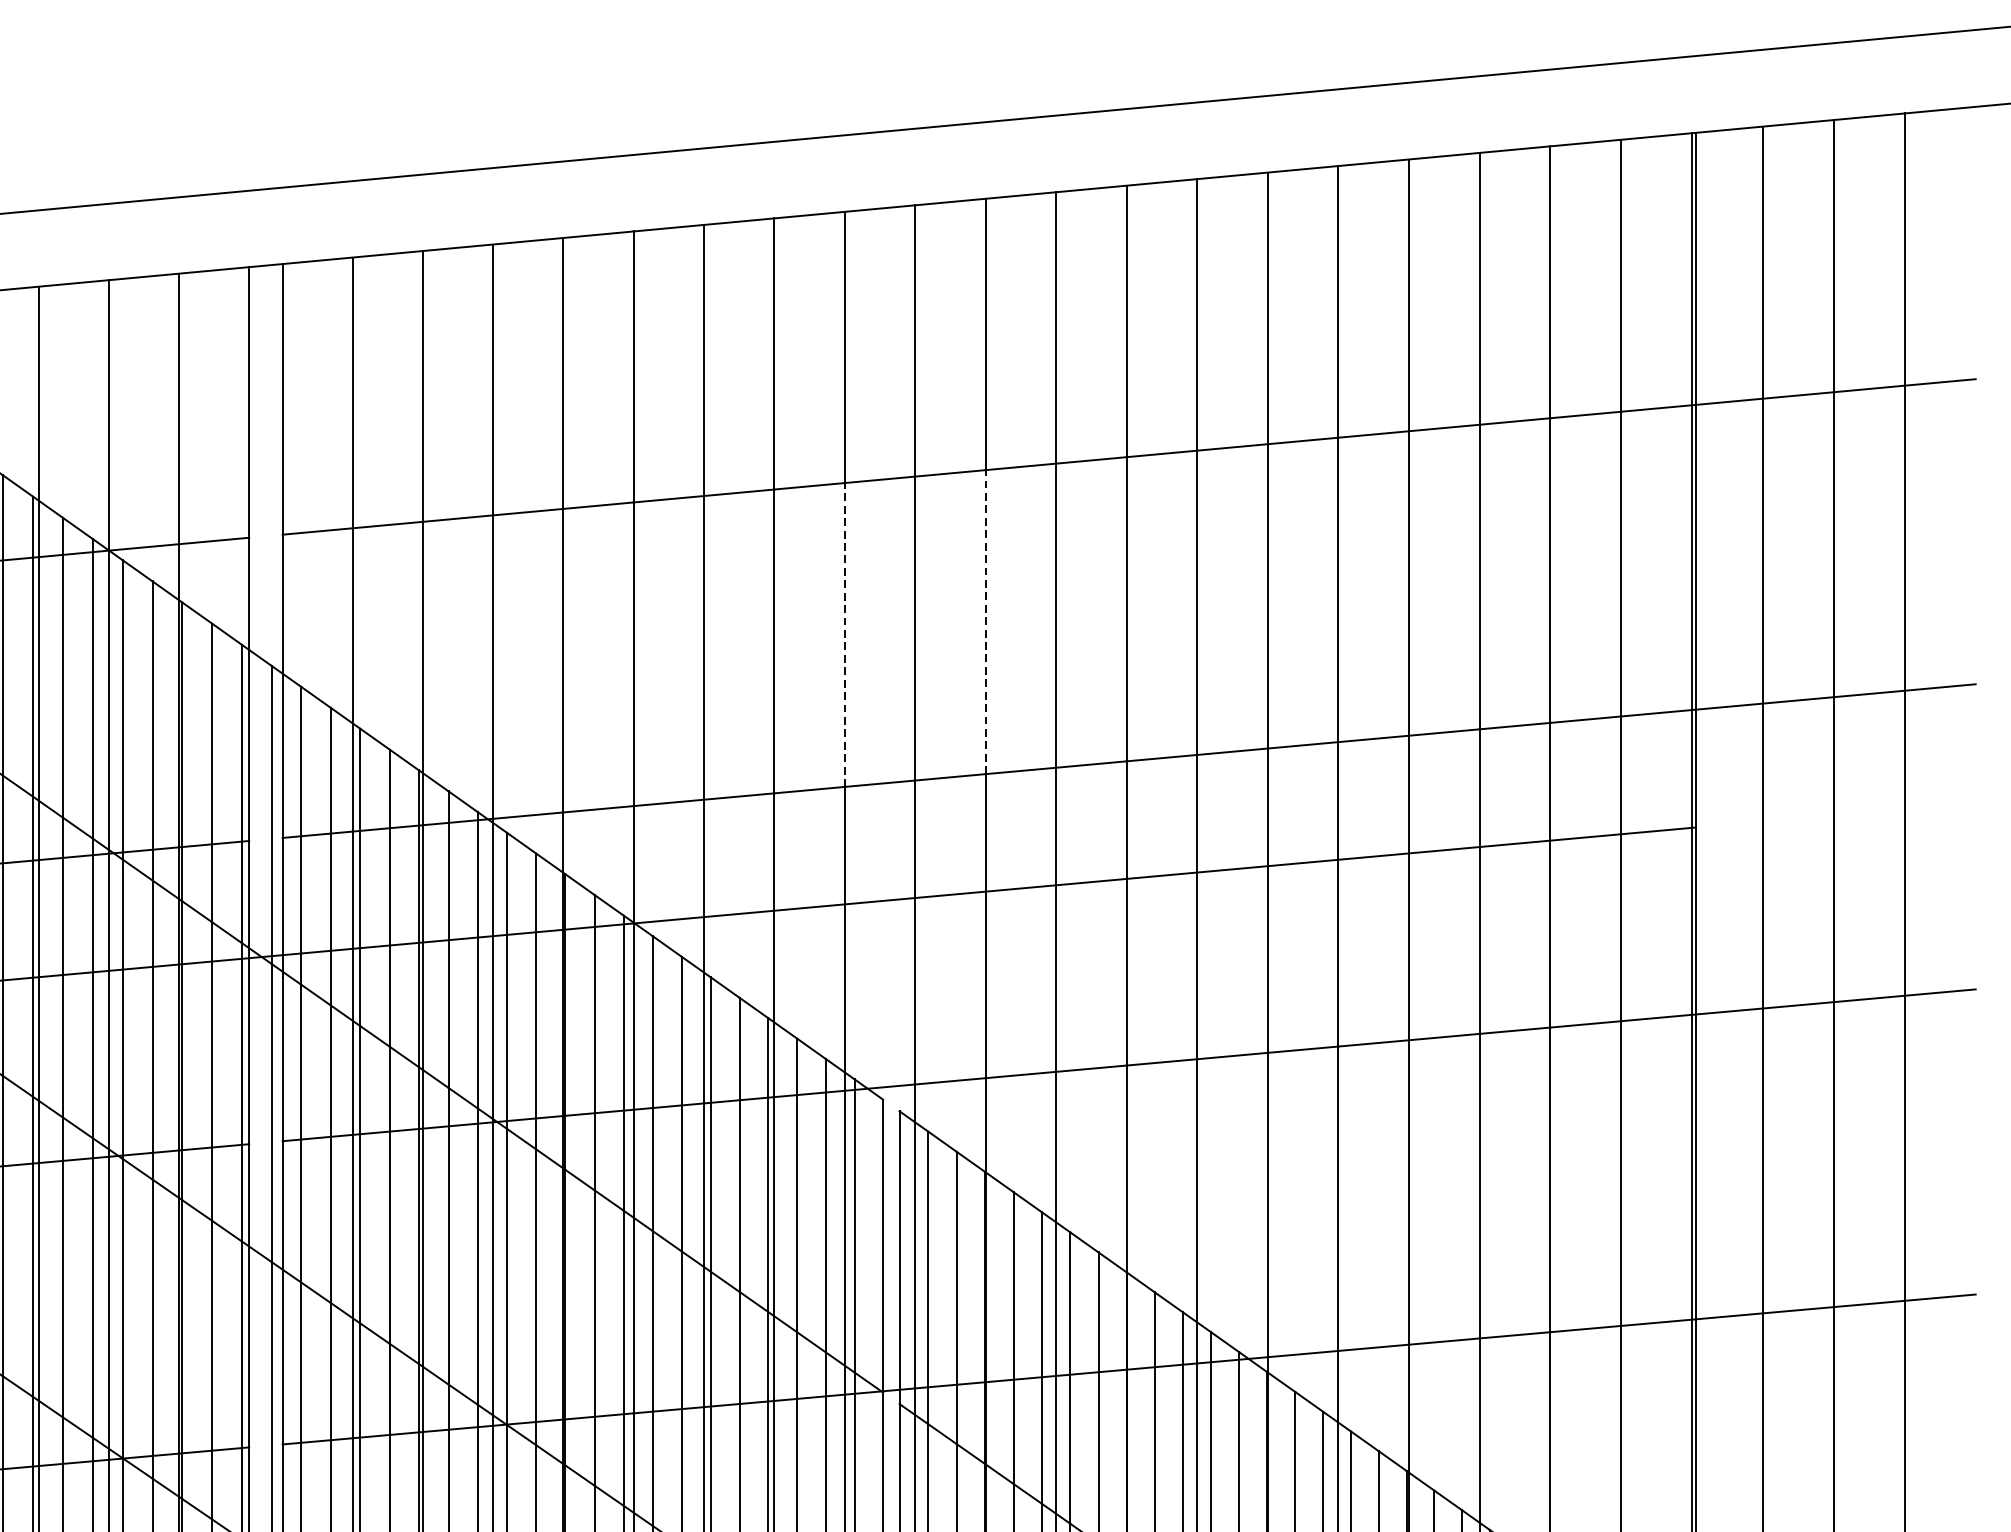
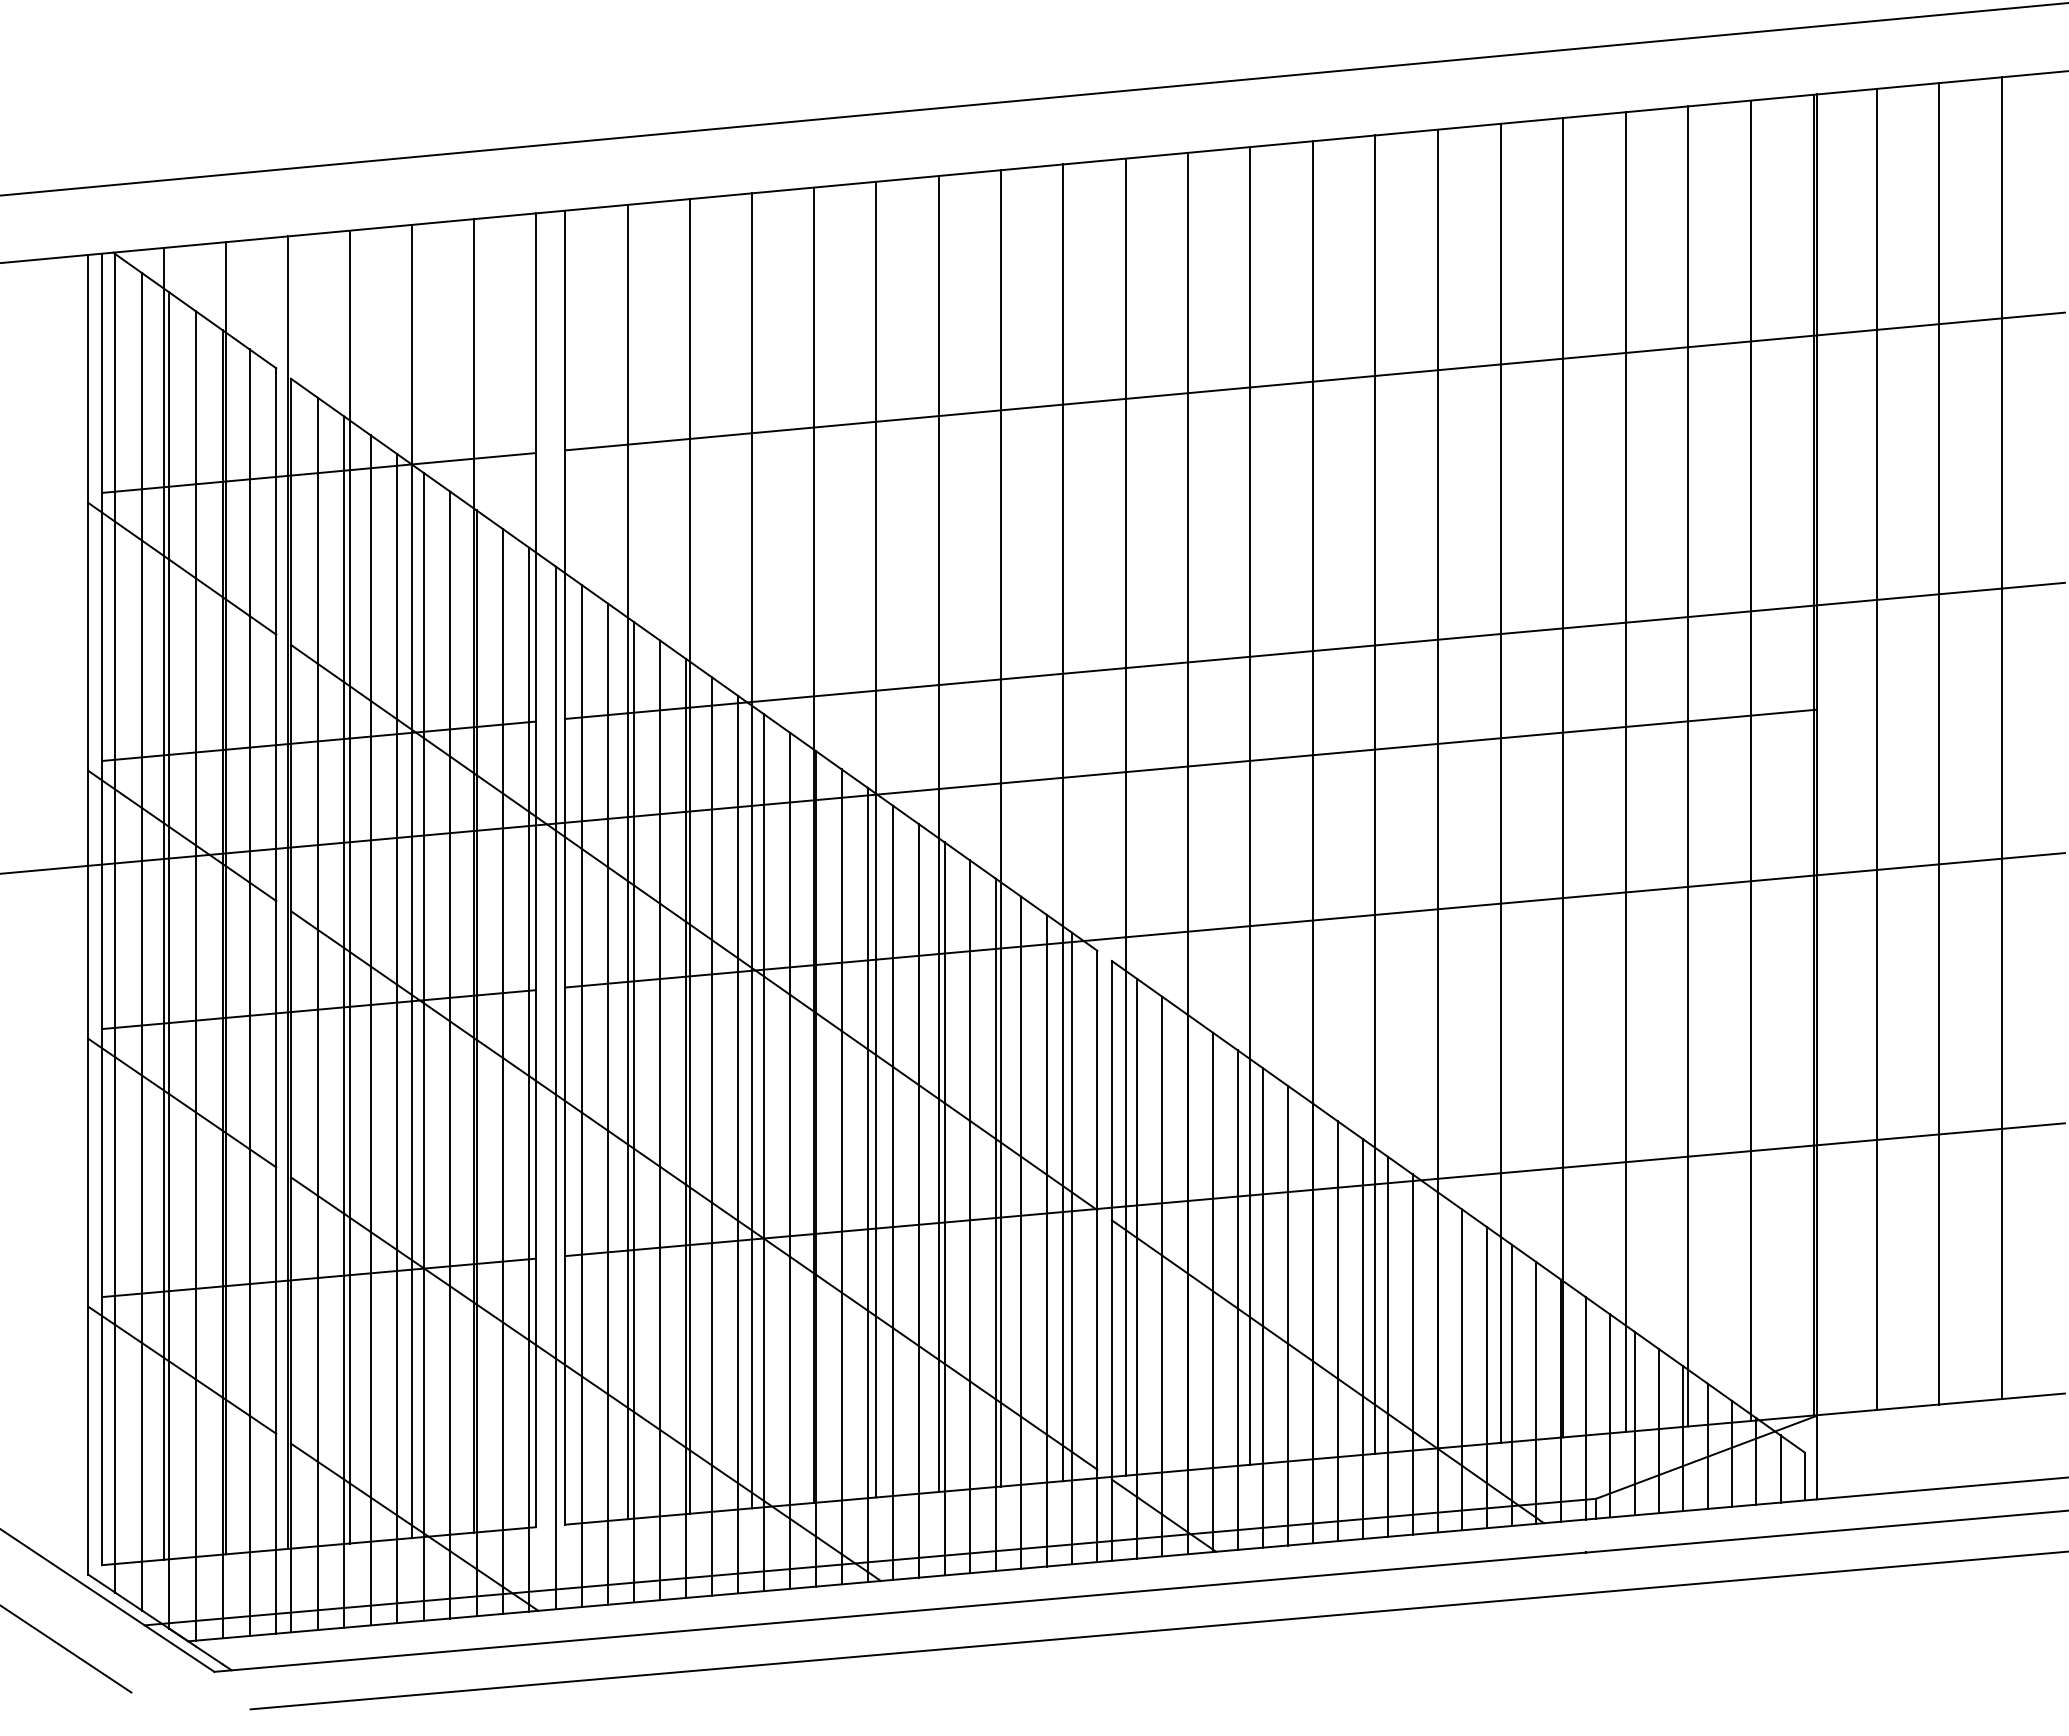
line: (986, 621) -> (1188, 527), dashed -> solid
line: (844, 635) -> (1063, 539), dashed -> solid

